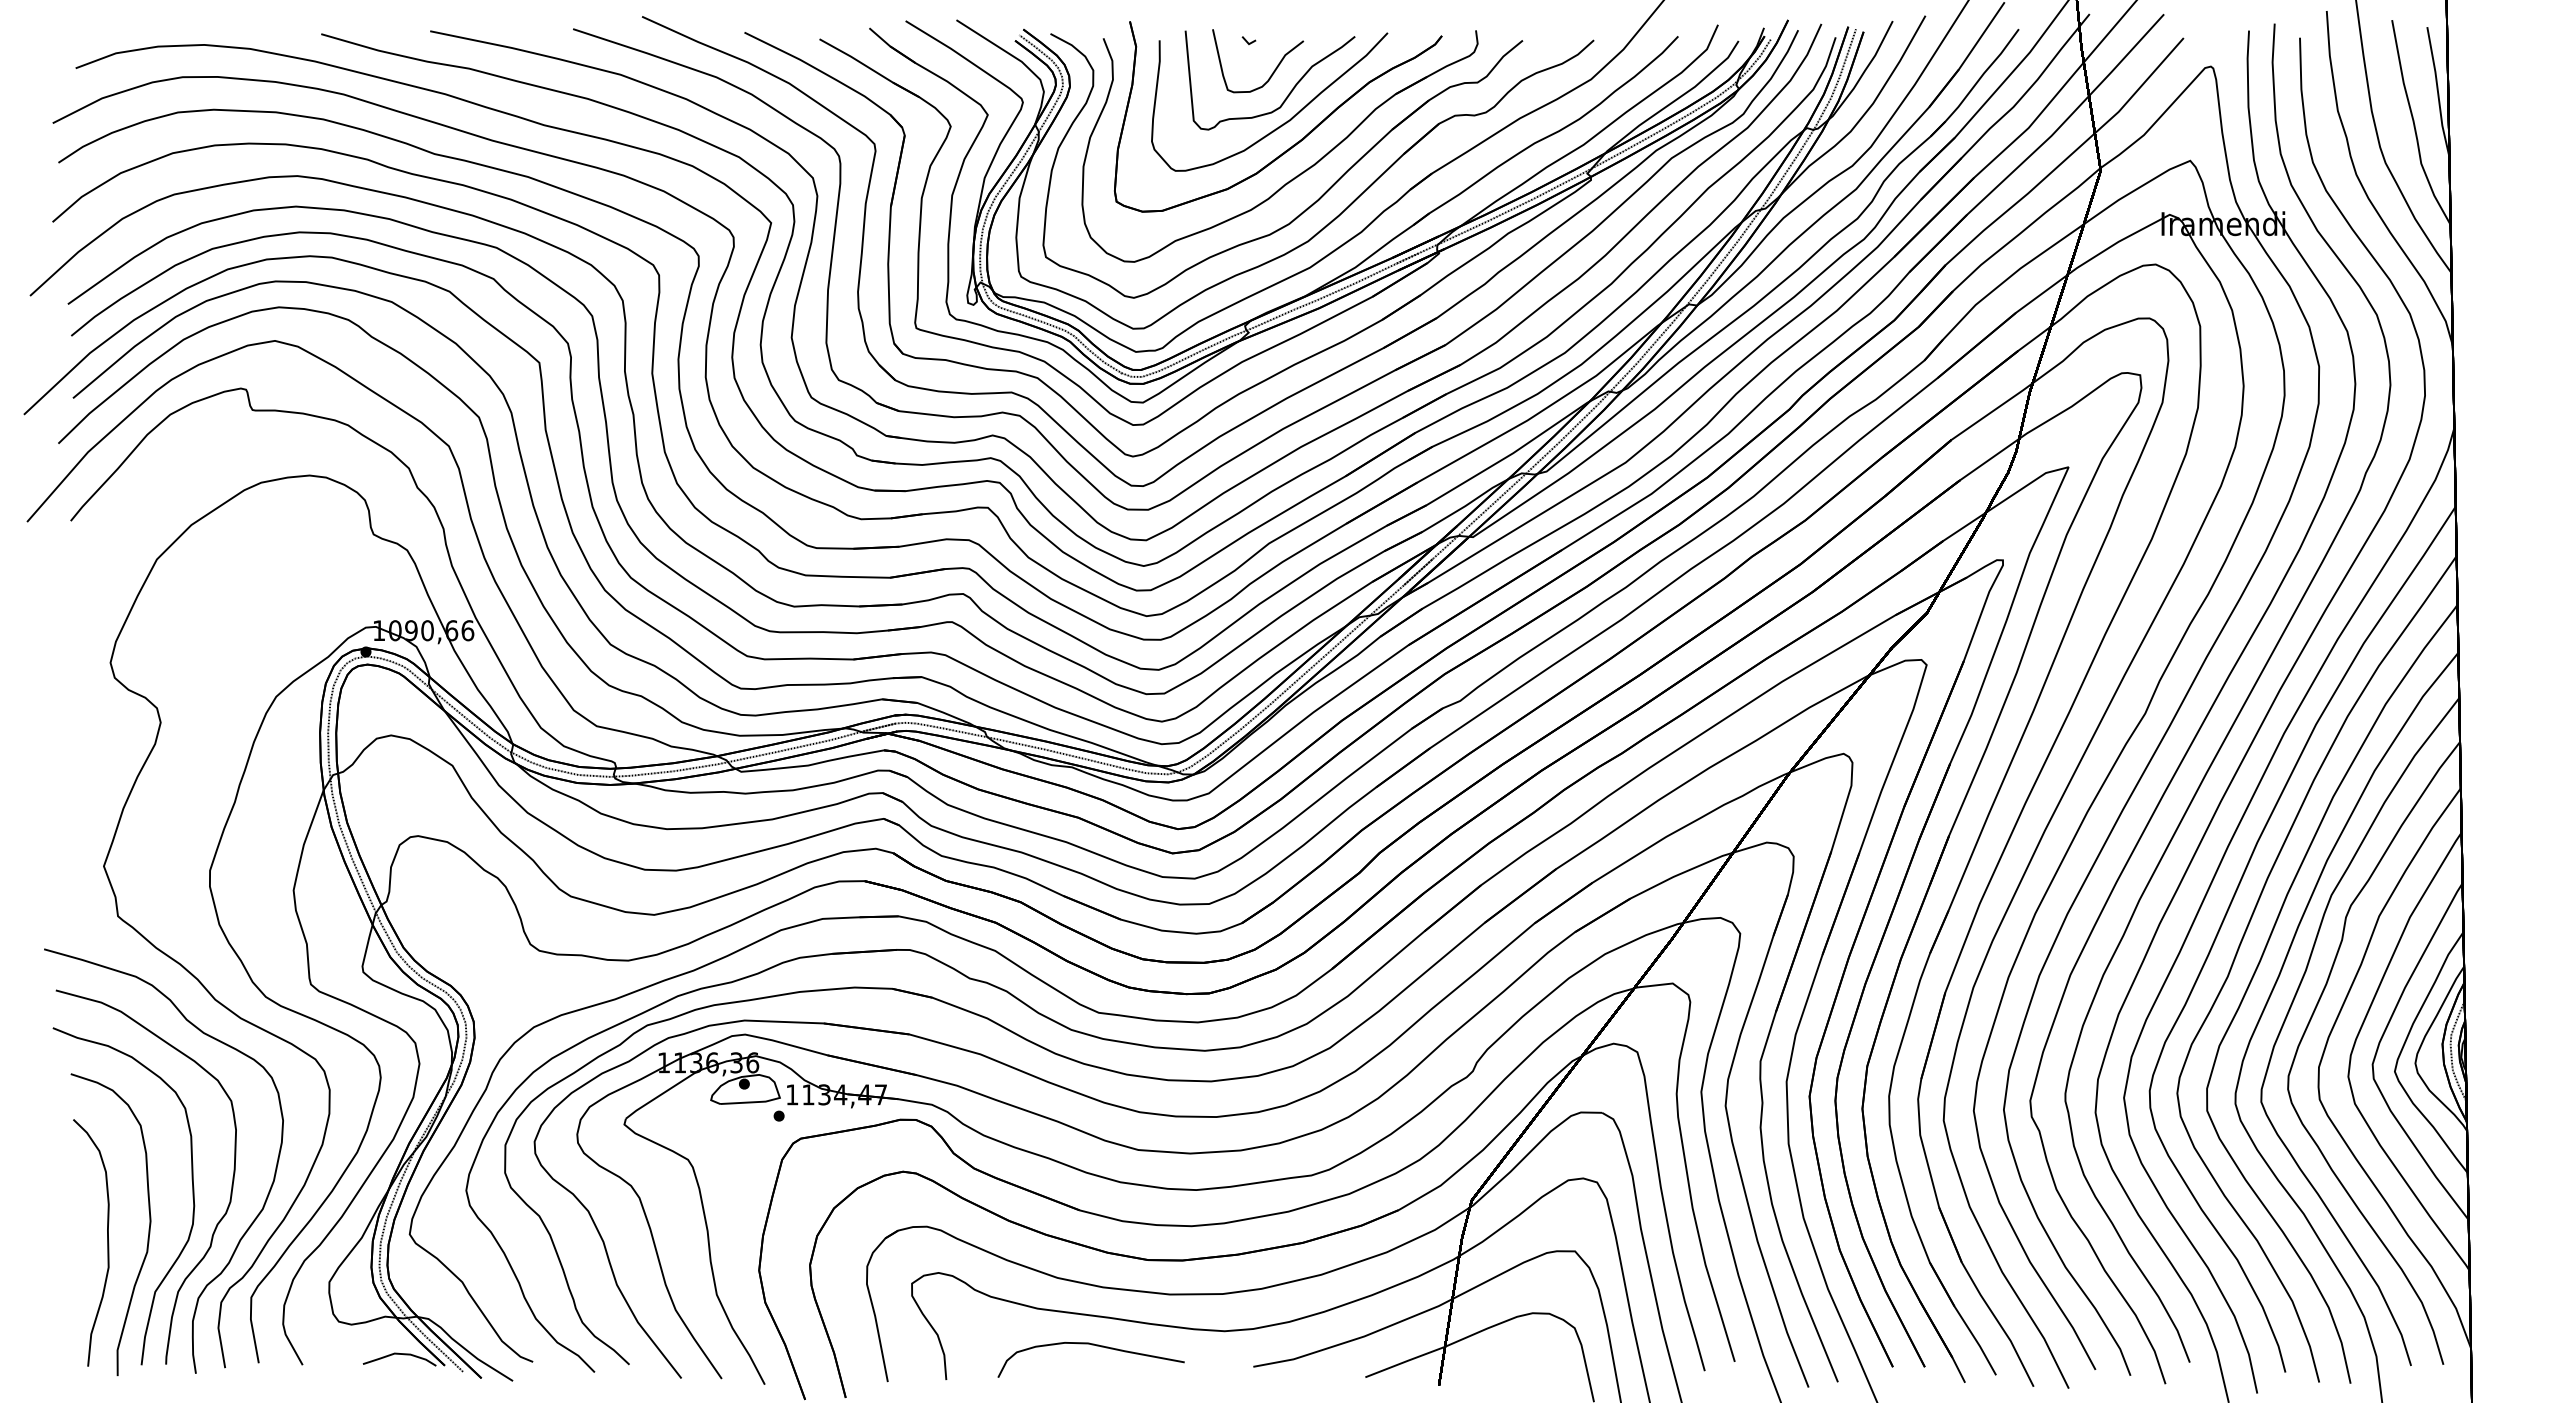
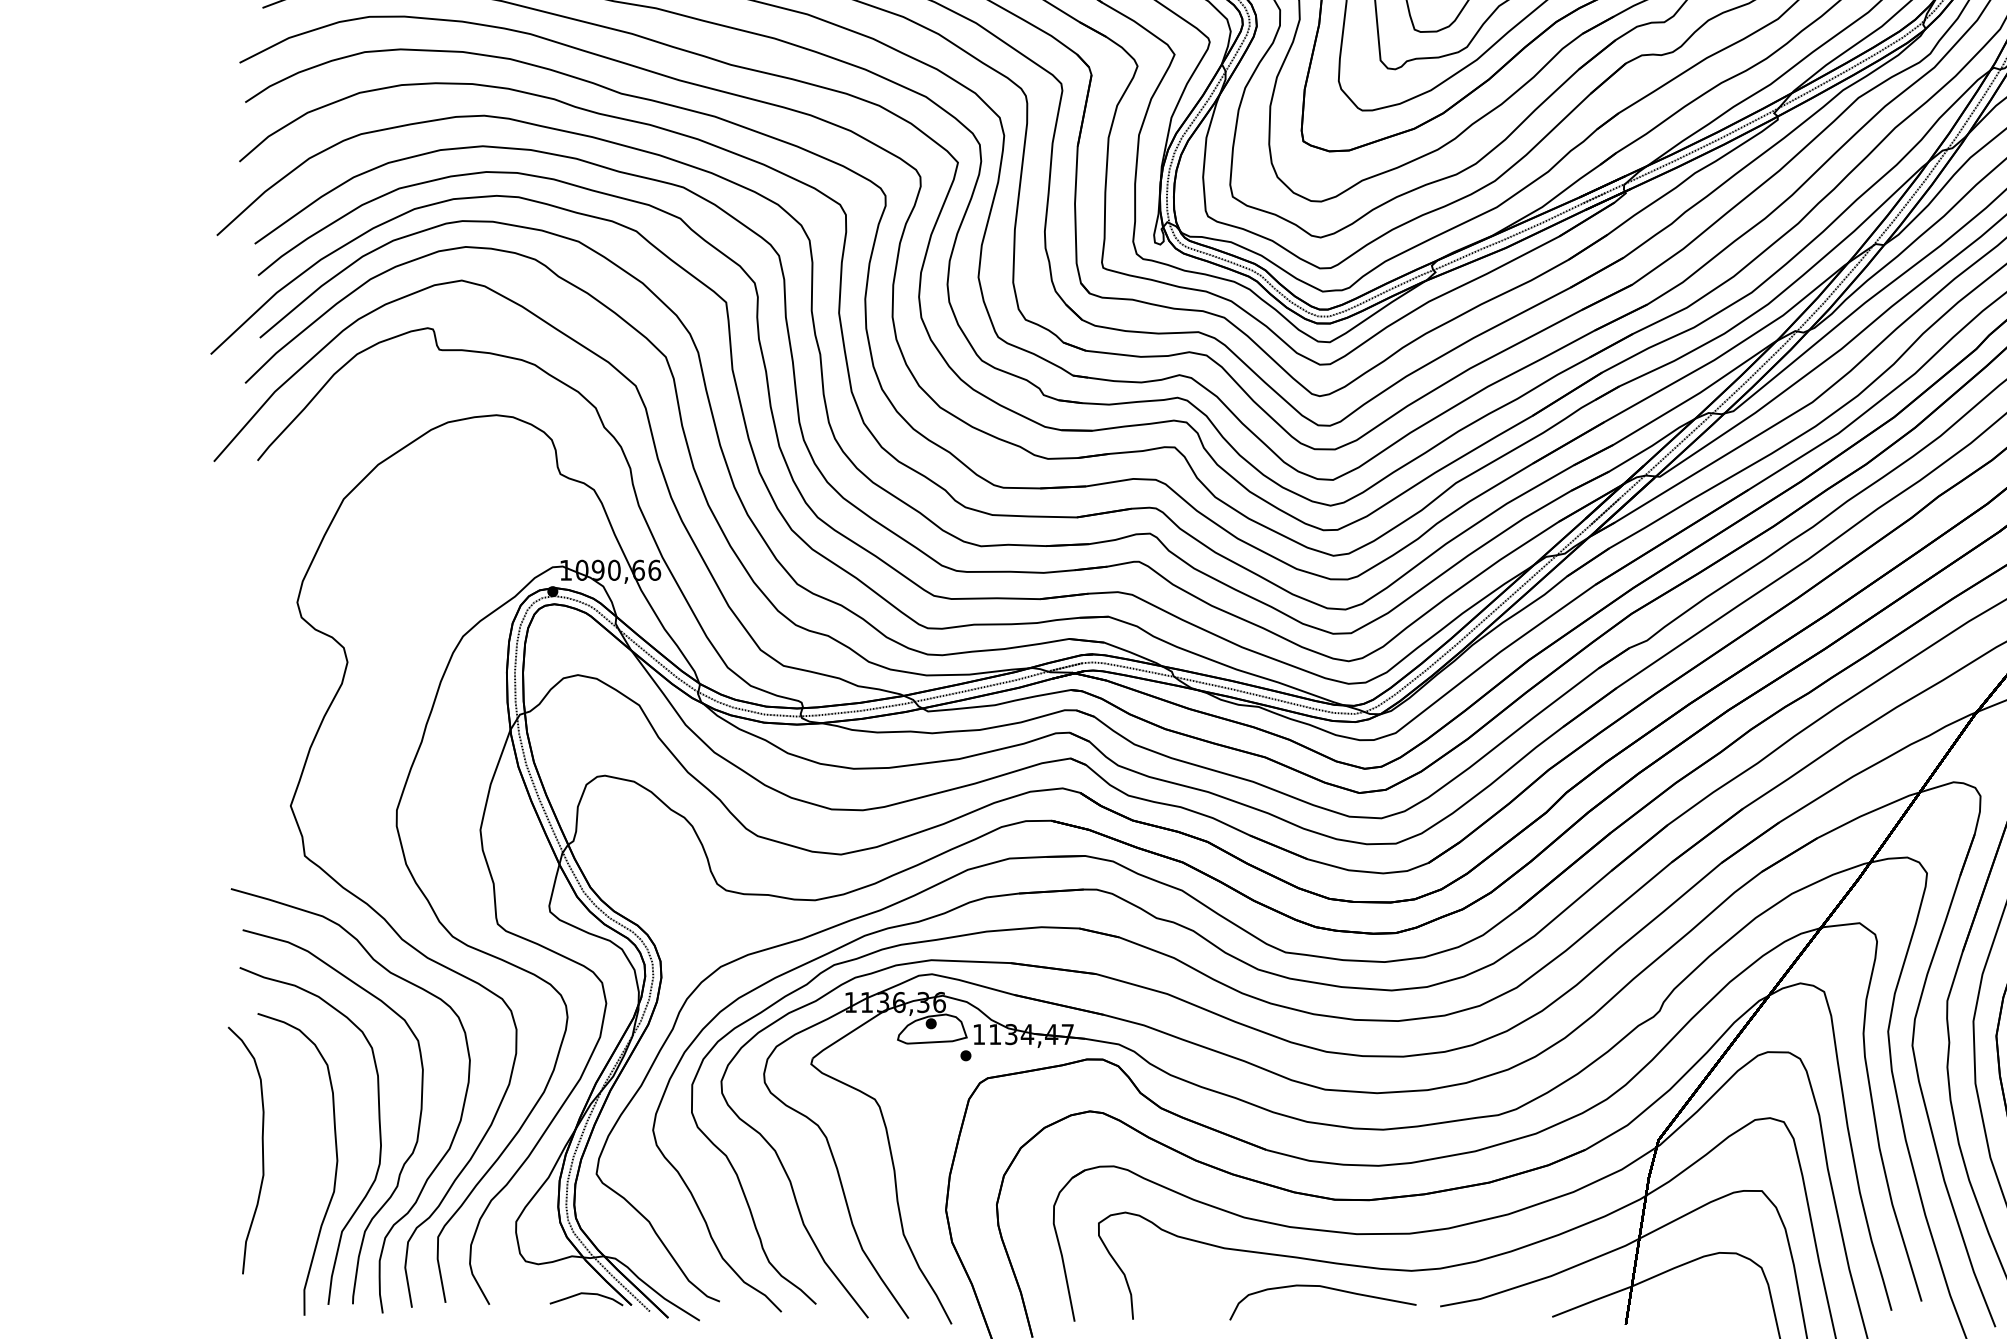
curve: (107, 1242) -> (262, 1150), moved
curve: (1091, 1345) -> (1323, 1288), moved

